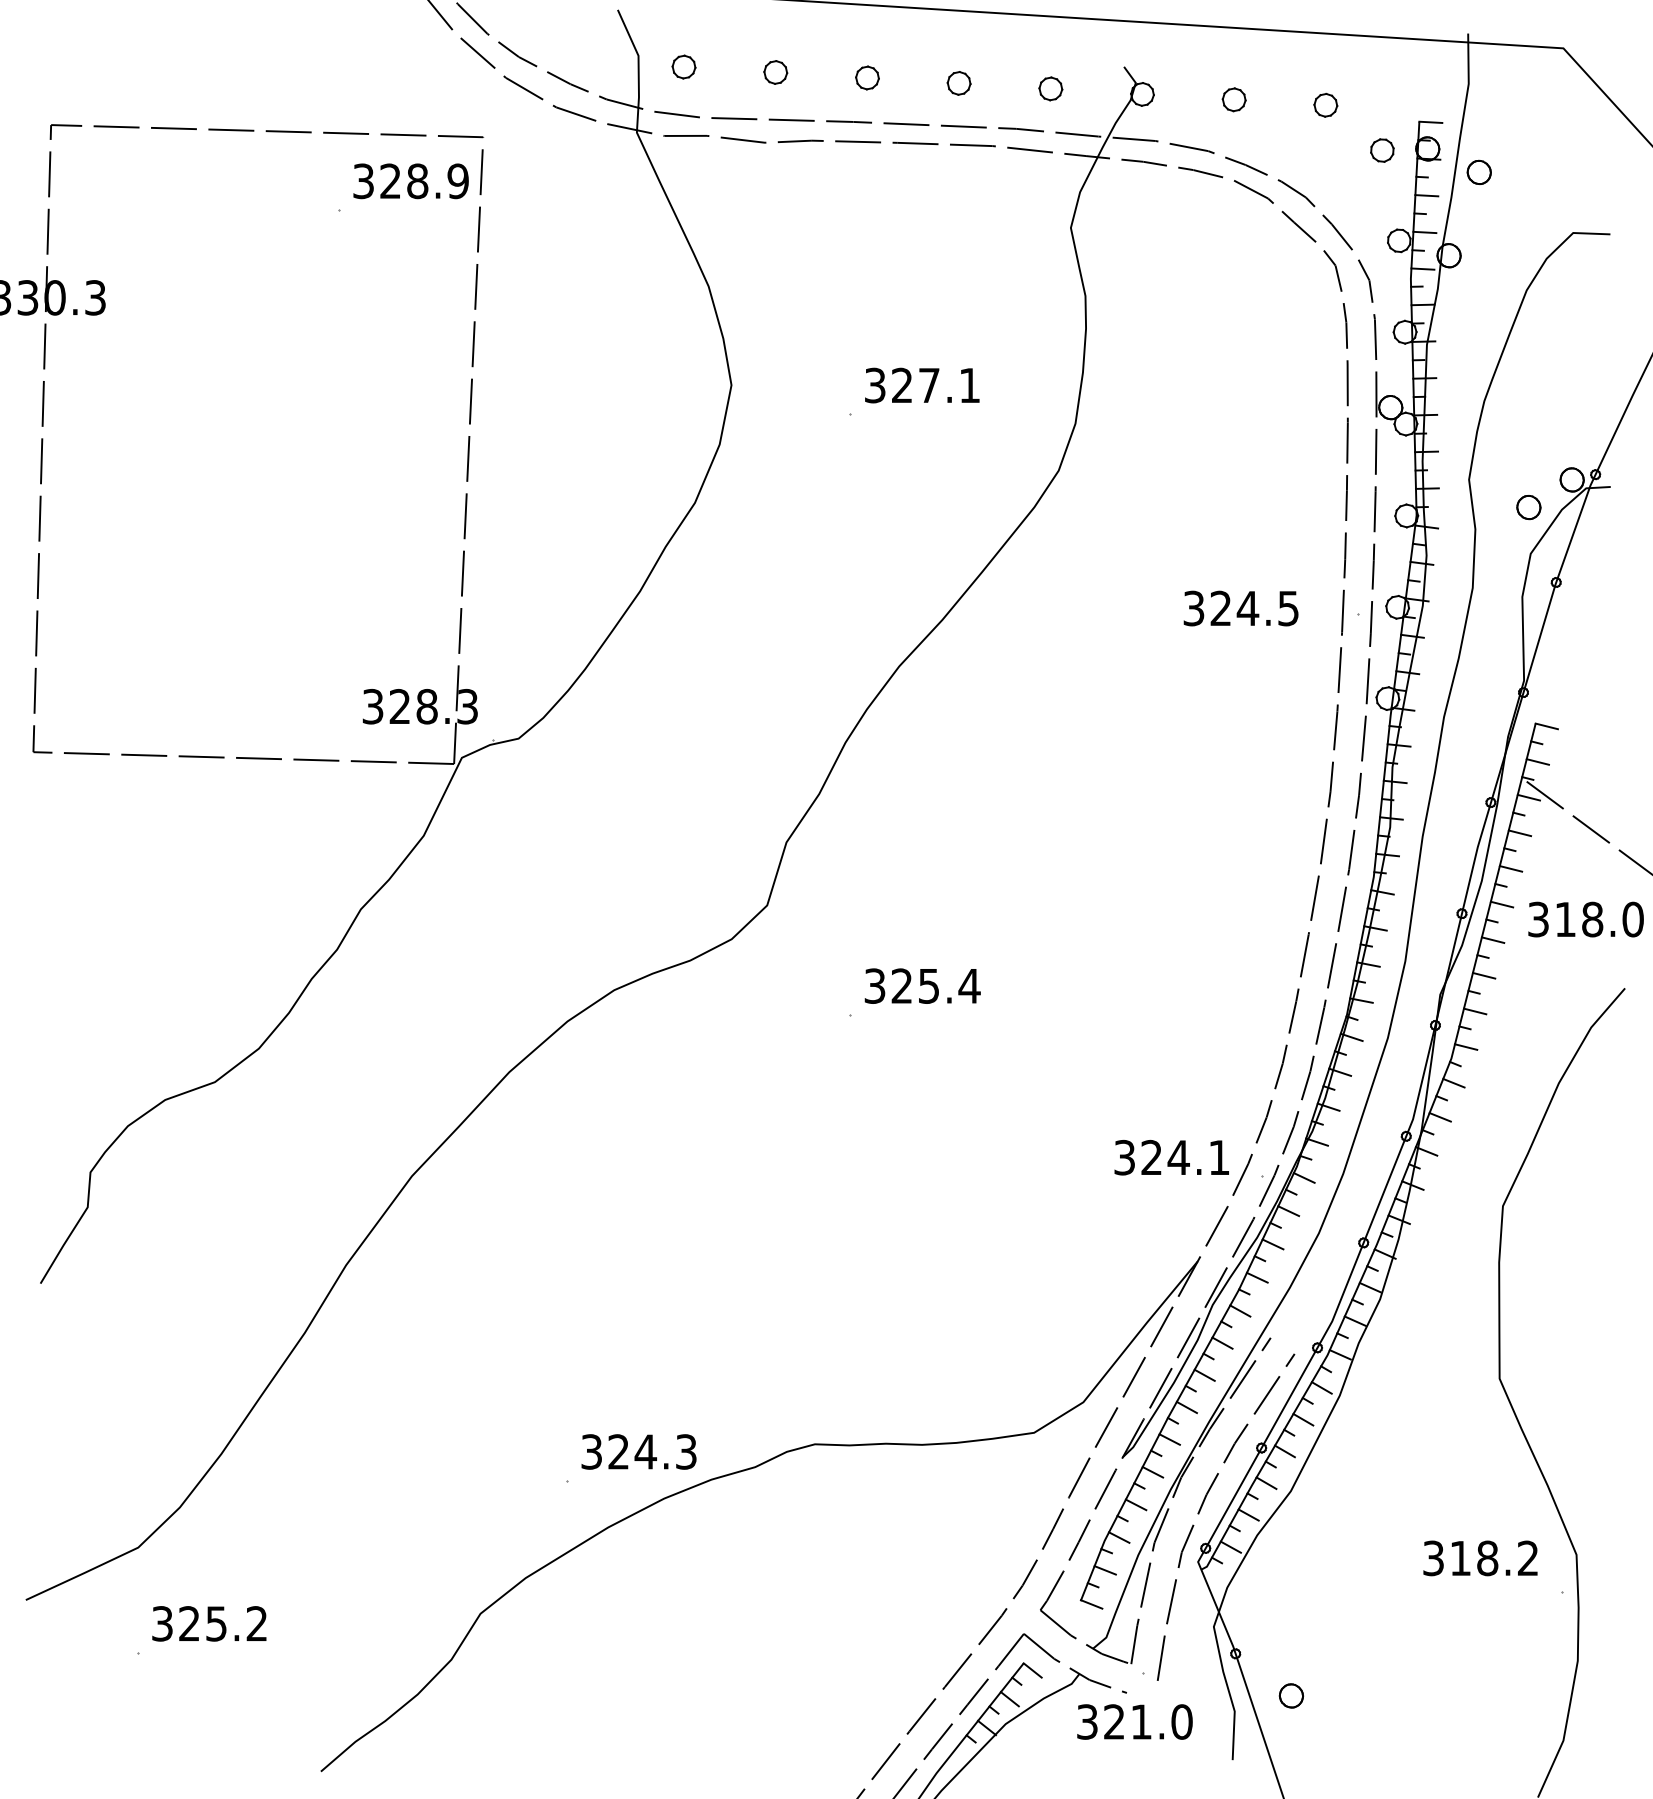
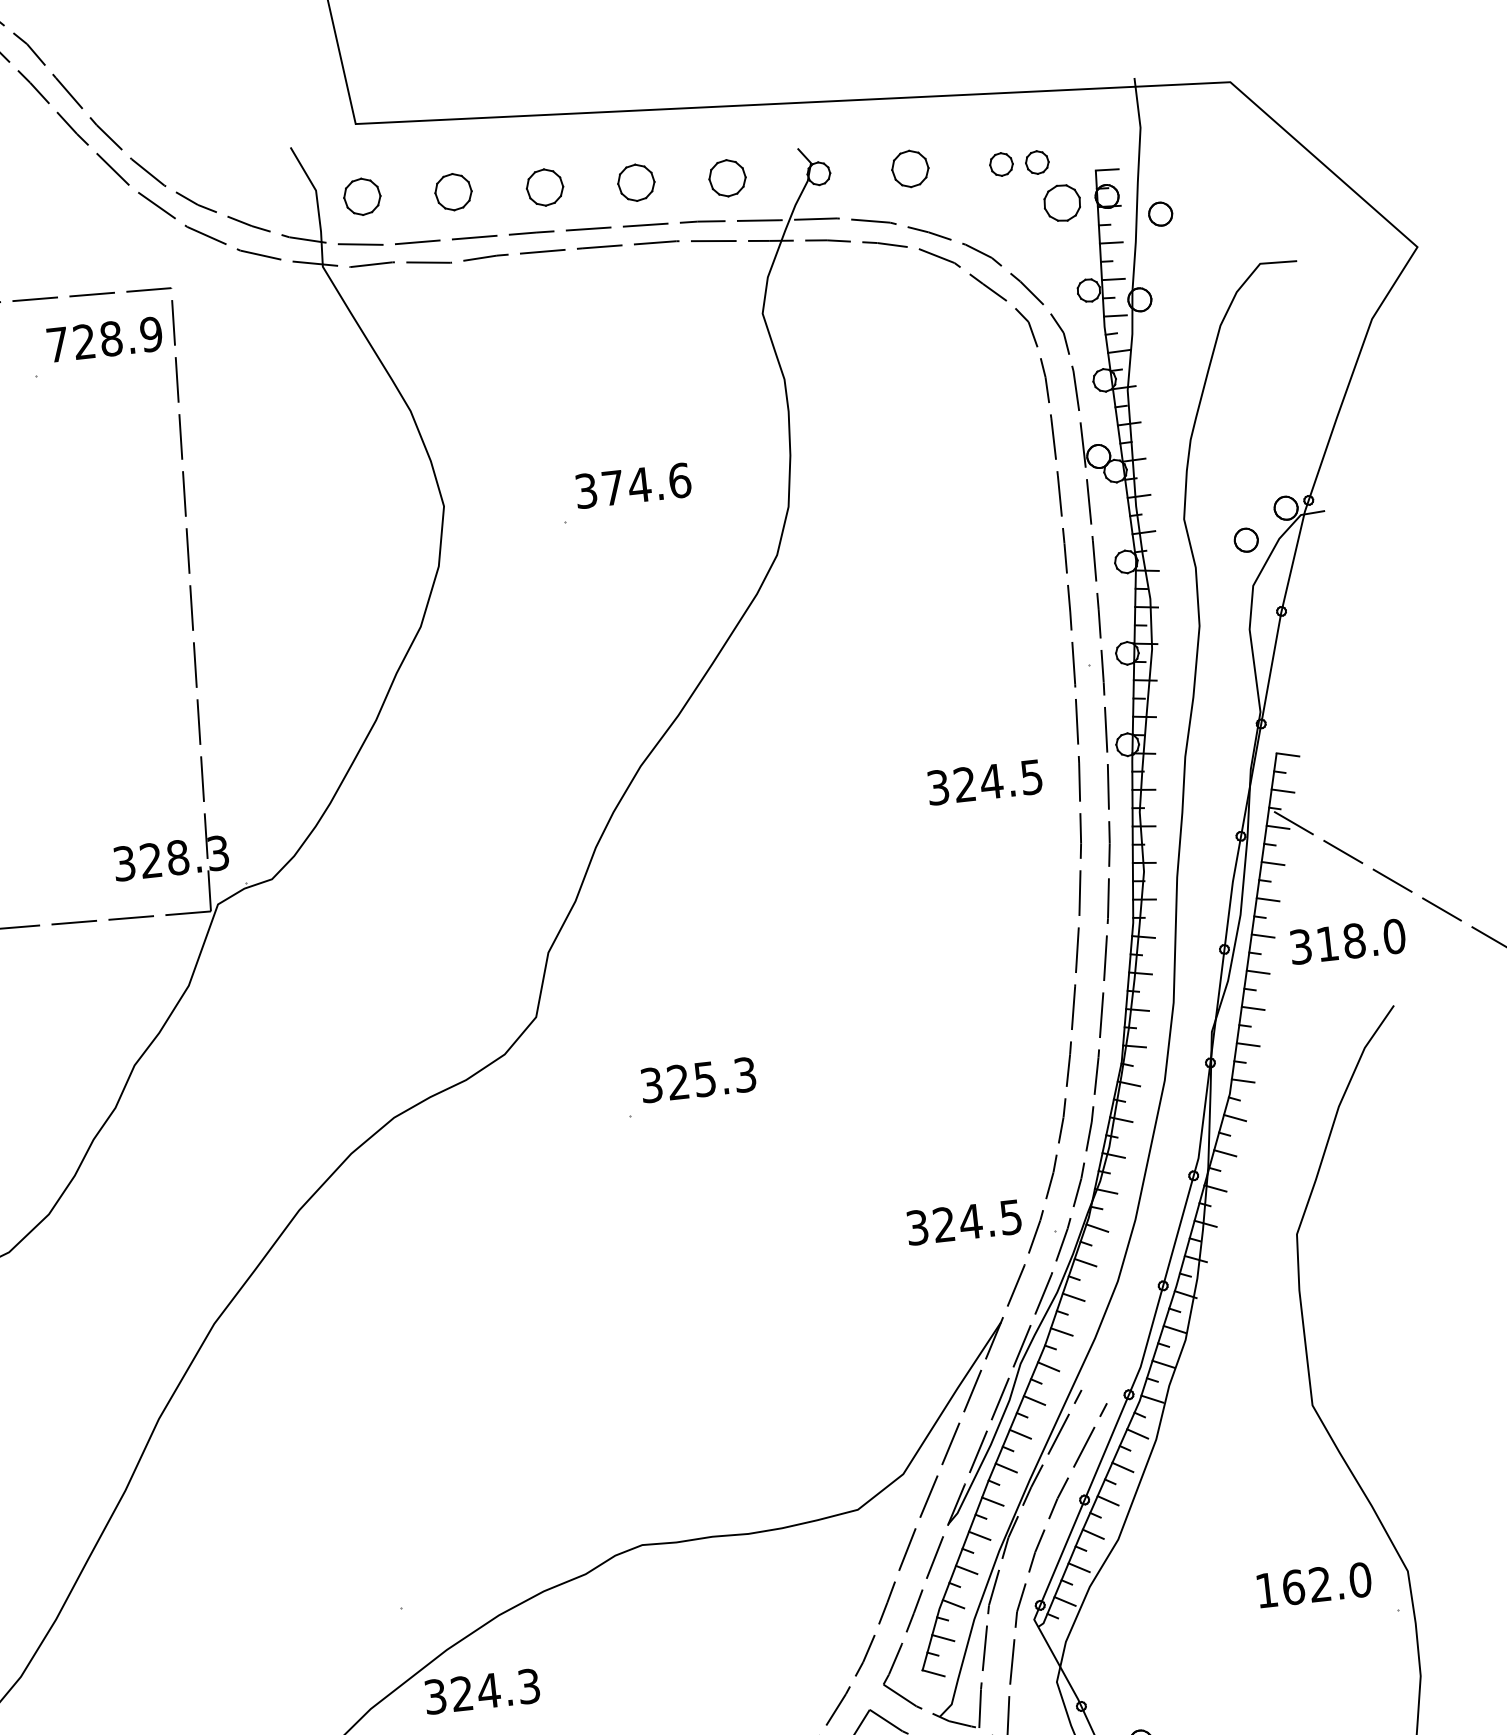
part: (683, 66) -> (361, 196), size x1.6
part: (775, 72) -> (453, 192), size x1.6
part: (867, 77) -> (544, 187), size x1.6
part: (958, 83) -> (635, 183), size x1.6
part: (1050, 88) -> (727, 177), size x1.6
part: (1233, 99) -> (909, 168), size x1.6
part: (1361, 106) -> (1036, 161), added
part: (1382, 150) -> (1062, 203), size x1.6
text: (363, 181) -> (57, 345), 328.9 -> 728.9
text: (936, 385) -> (646, 484), 327.1 -> 374.6
text: (1240, 608) -> (984, 782), moved
text: (969, 985) -> (745, 1074), 325.4 -> 325.3
text: (1219, 1157) -> (1011, 1217), 324.1 -> 324.5
text: (638, 1451) -> (481, 1691), moved
text: (1480, 1558) -> (1313, 1585), 318.2 -> 162.0

